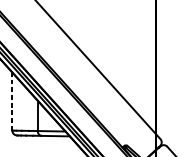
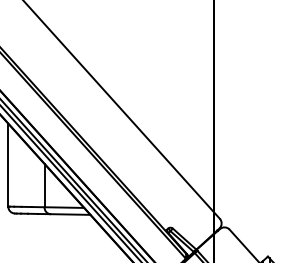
line: (12, 101) -> (8, 164), dashed -> solid

